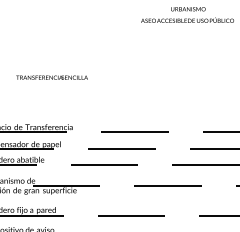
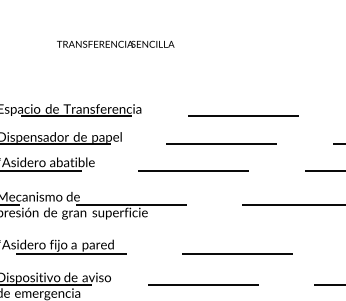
text: (51, 77) -> (114, 43), moved

